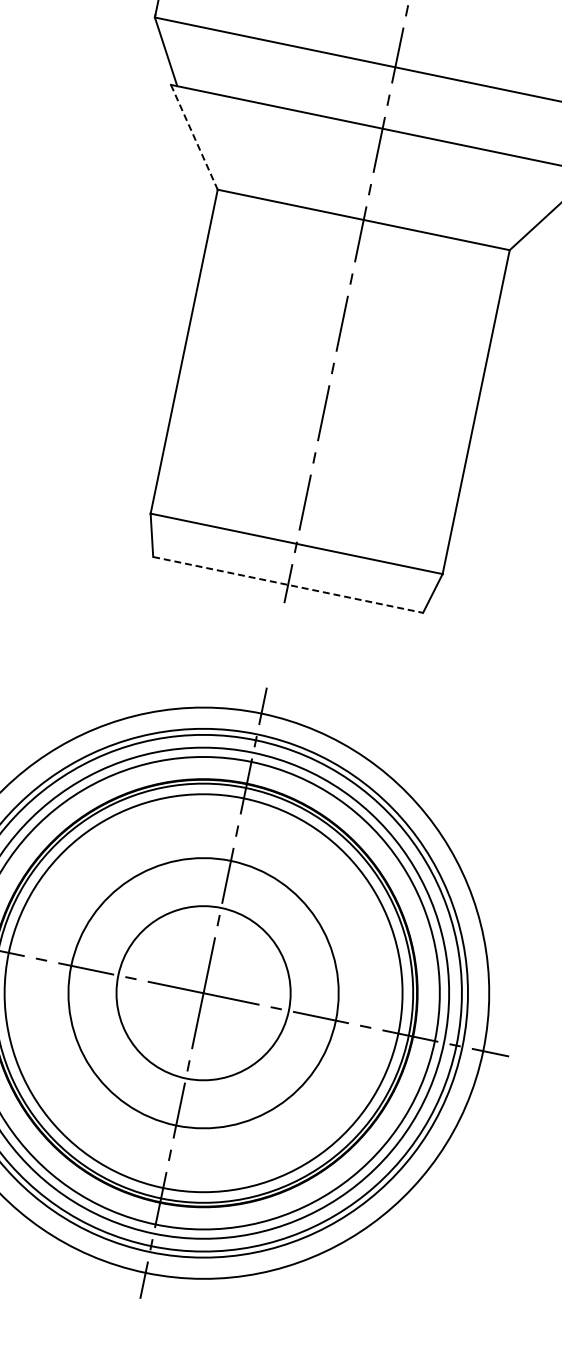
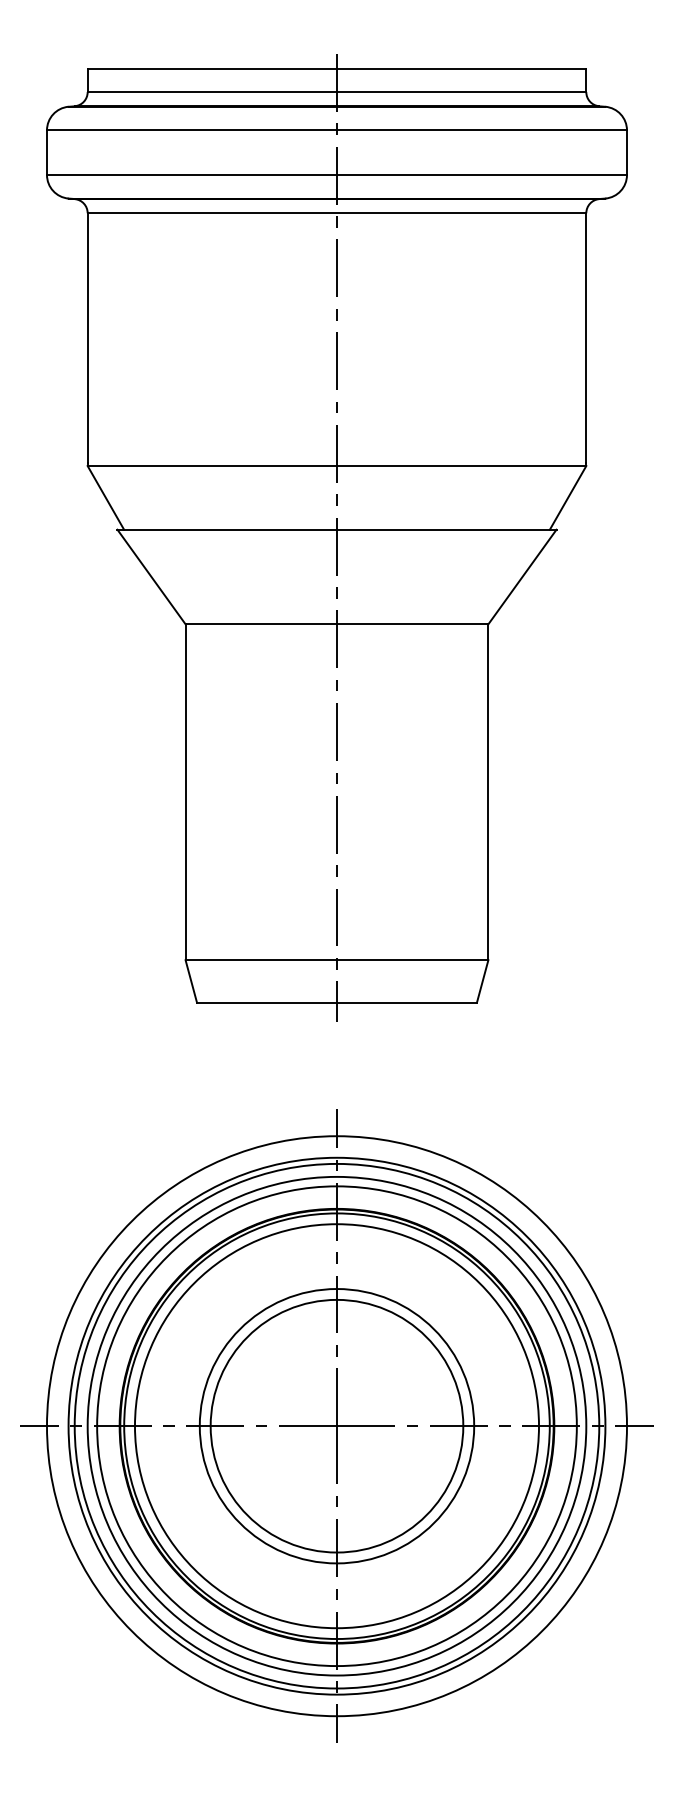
line: (194, 137) -> (151, 577), dashed -> solid
line: (288, 584) -> (337, 1002), dashed -> solid
circle: (203, 992) -> (336, 1425), size x1.43

